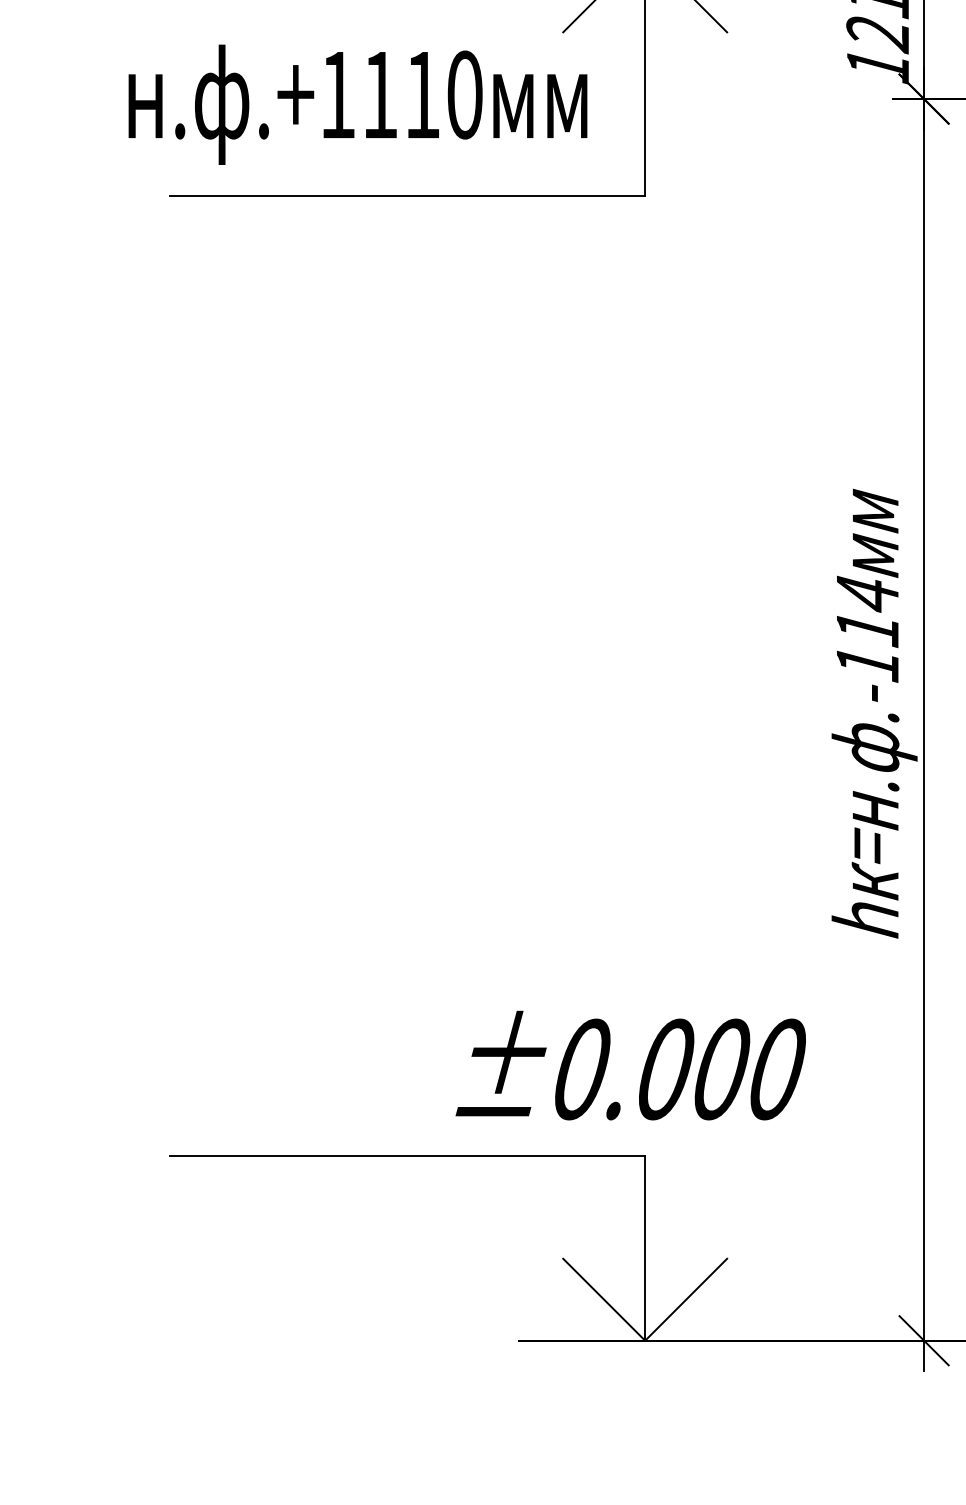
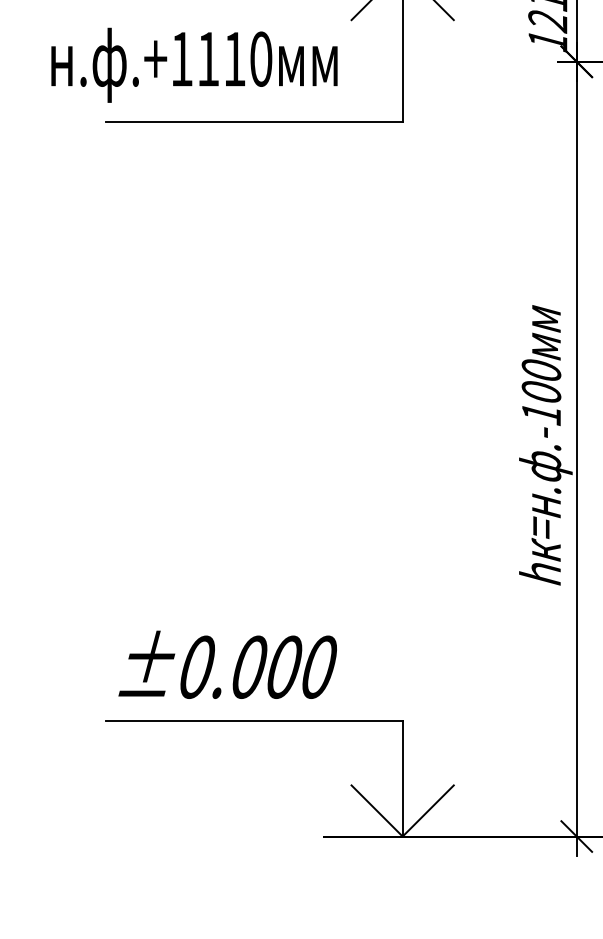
text: (357, 103) -> (194, 64), moved
text: (867, 611) -> (541, 381), .-114 -> .-100
text: (630, 1065) -> (227, 664), moved

